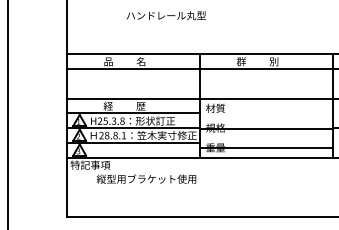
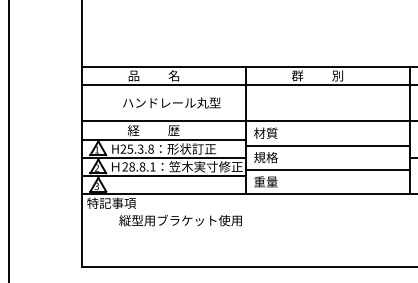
text: (166, 15) -> (172, 102), moved
line: (265, 129) -> (327, 145), moved
line: (265, 148) -> (327, 170), moved

